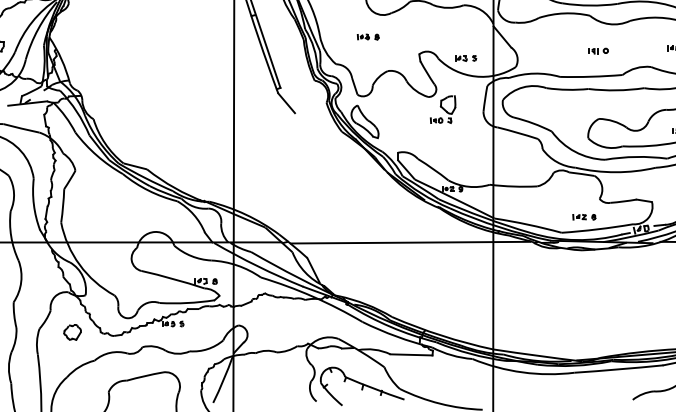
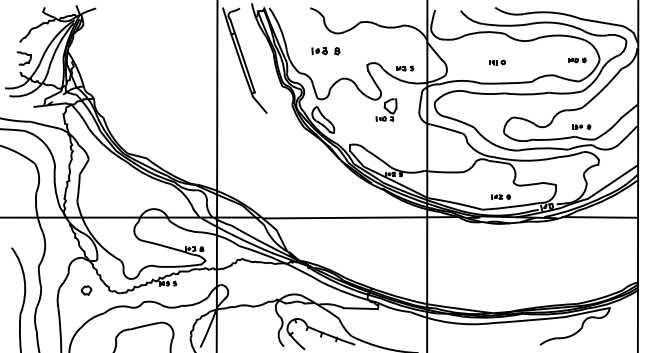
part: (367, 37) -> (325, 51), size x1.6
part: (598, 50) -> (497, 62), moved
part: (72, 332) -> (86, 290), size x0.7

